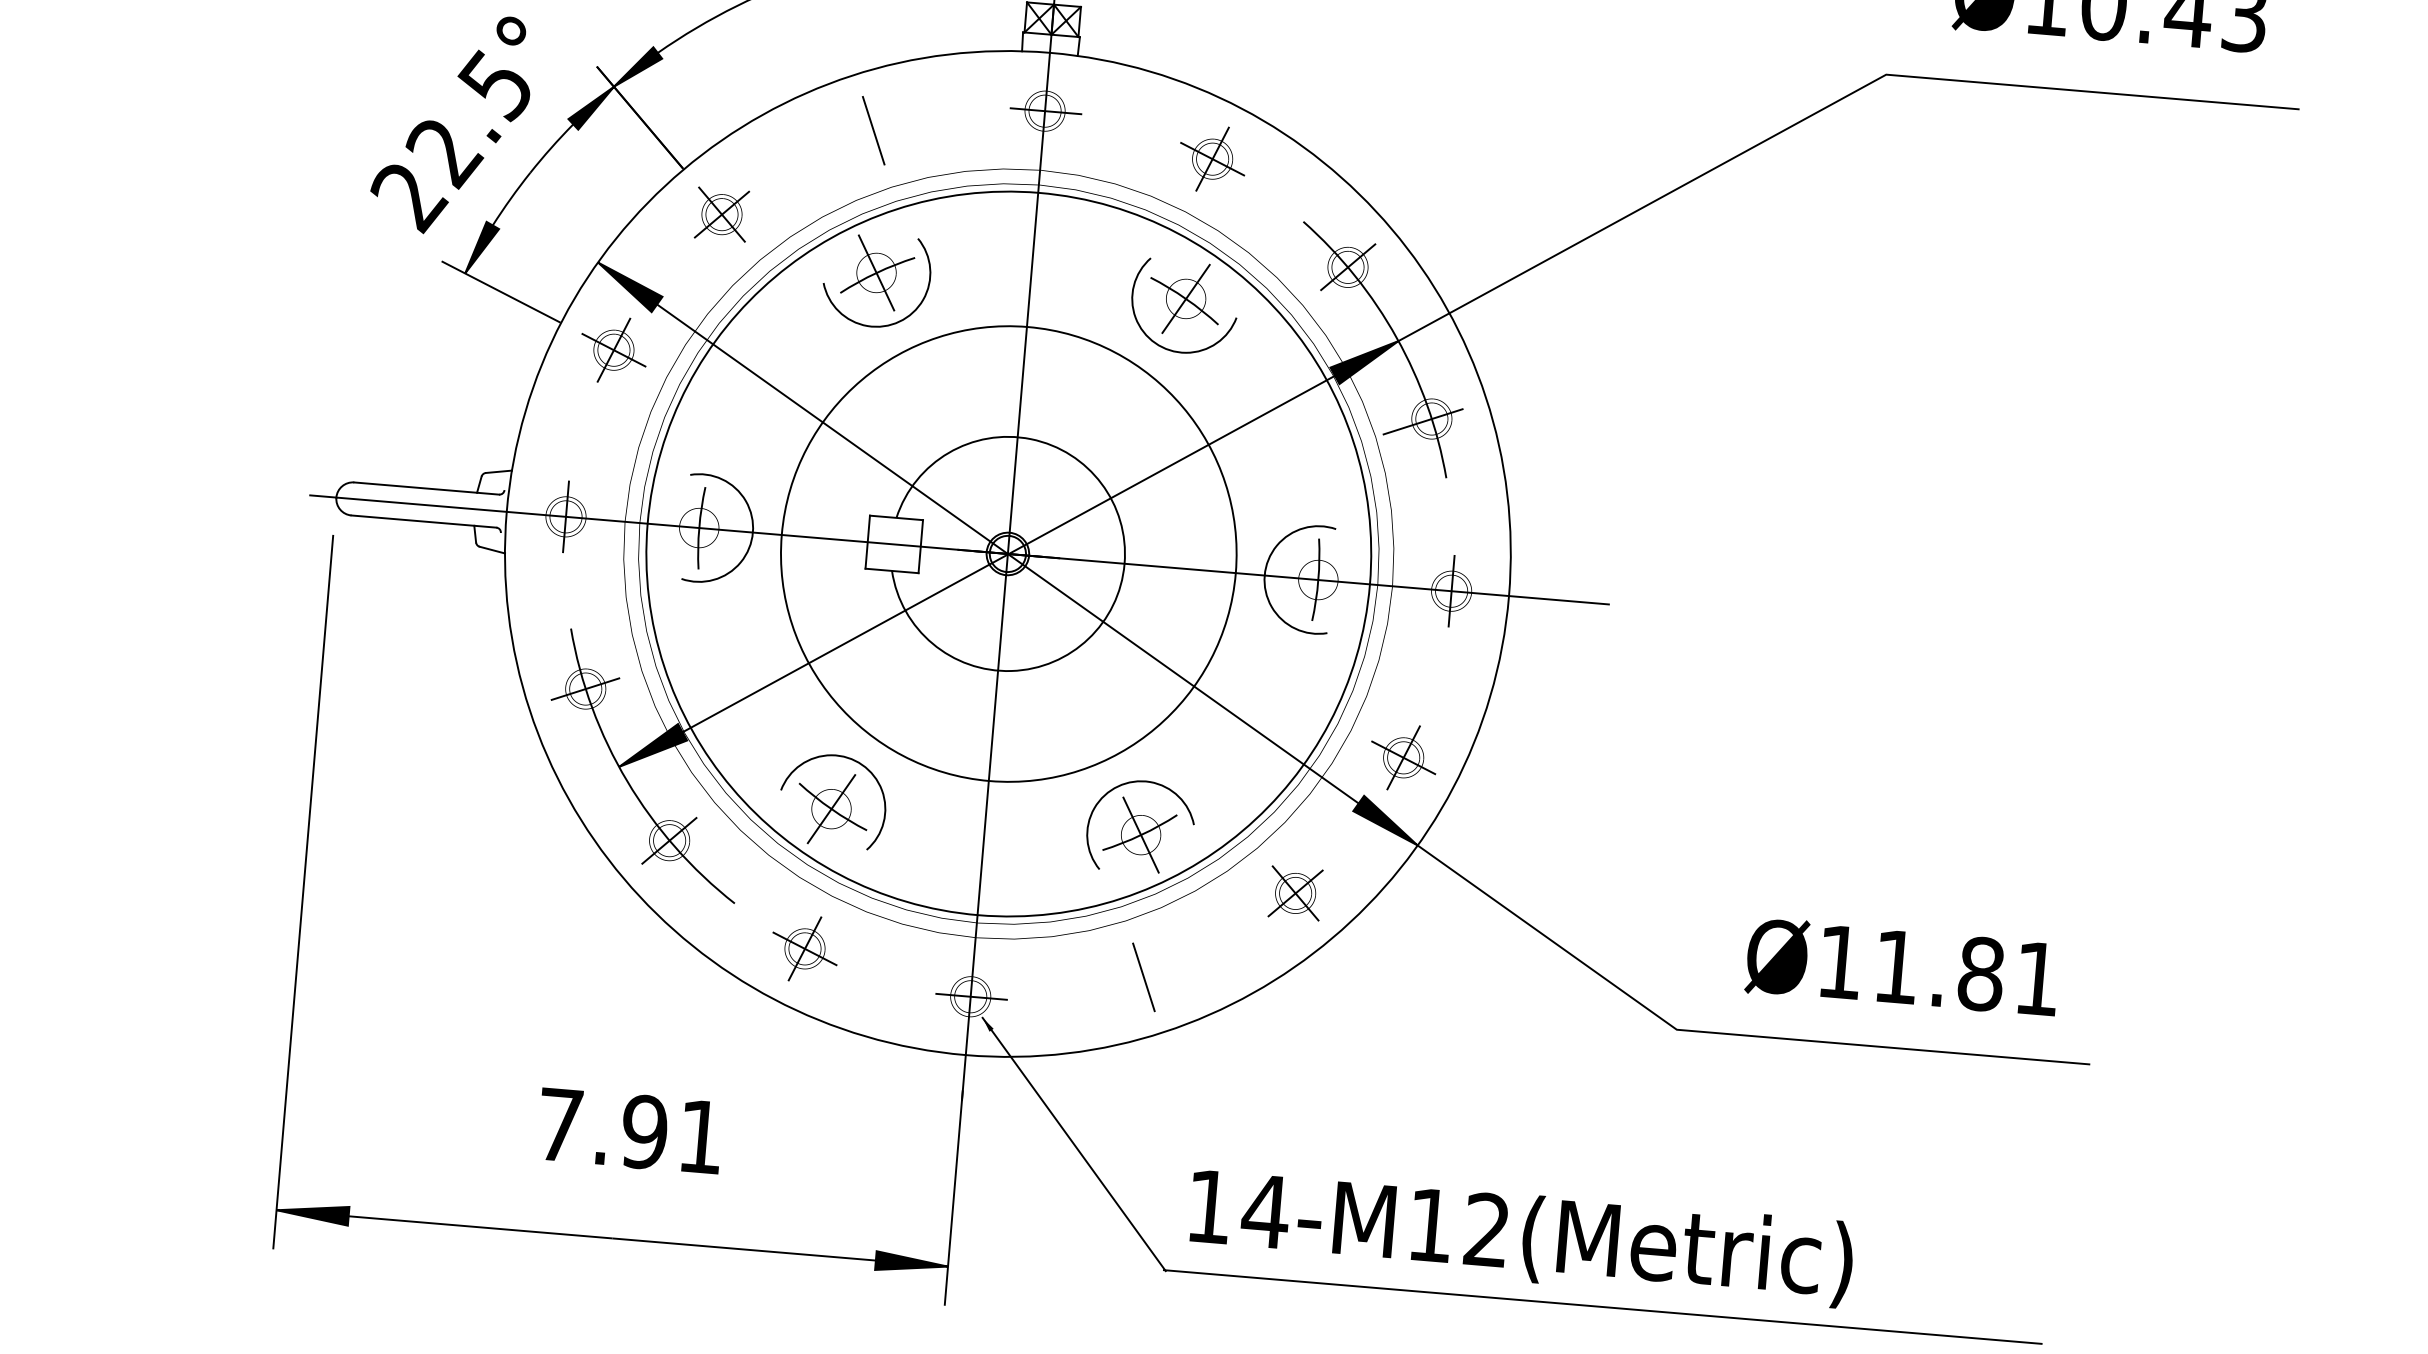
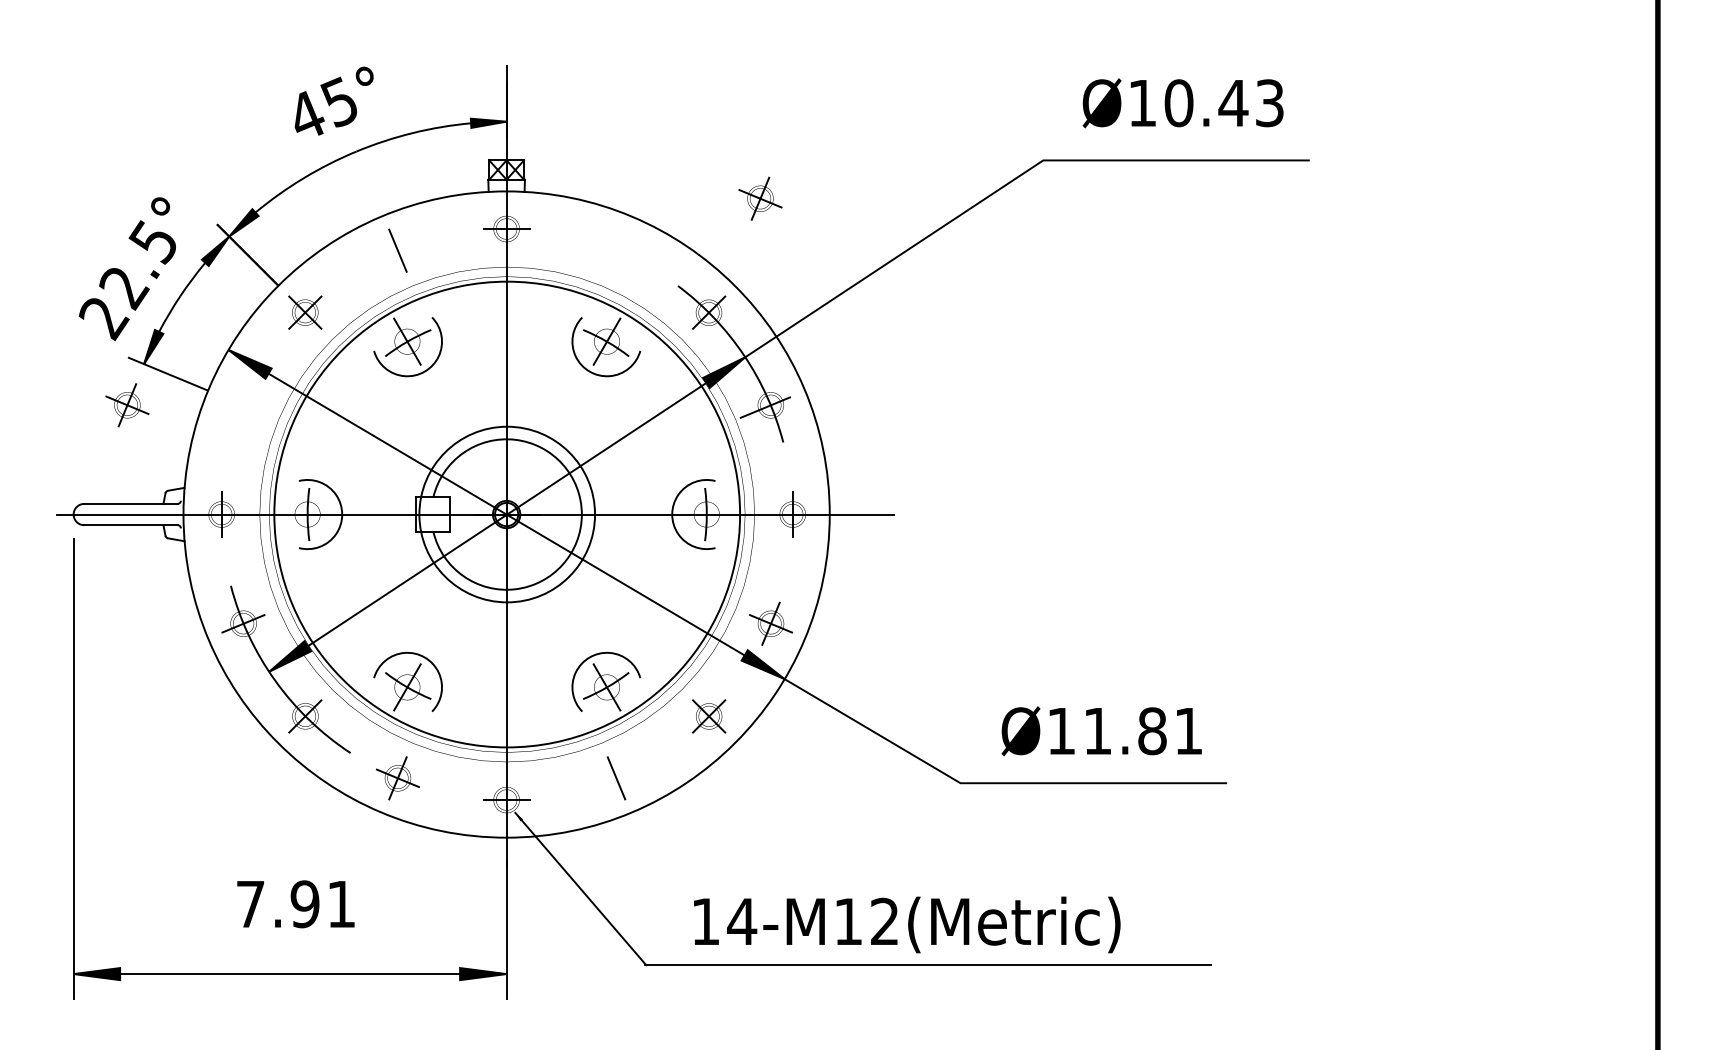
part: (1212, 158) -> (760, 198), moved
part: (614, 350) -> (127, 405), moved
circle: (1007, 553) -> (506, 514), size x0.6
text: (1521, 1237) -> (907, 924), moved

